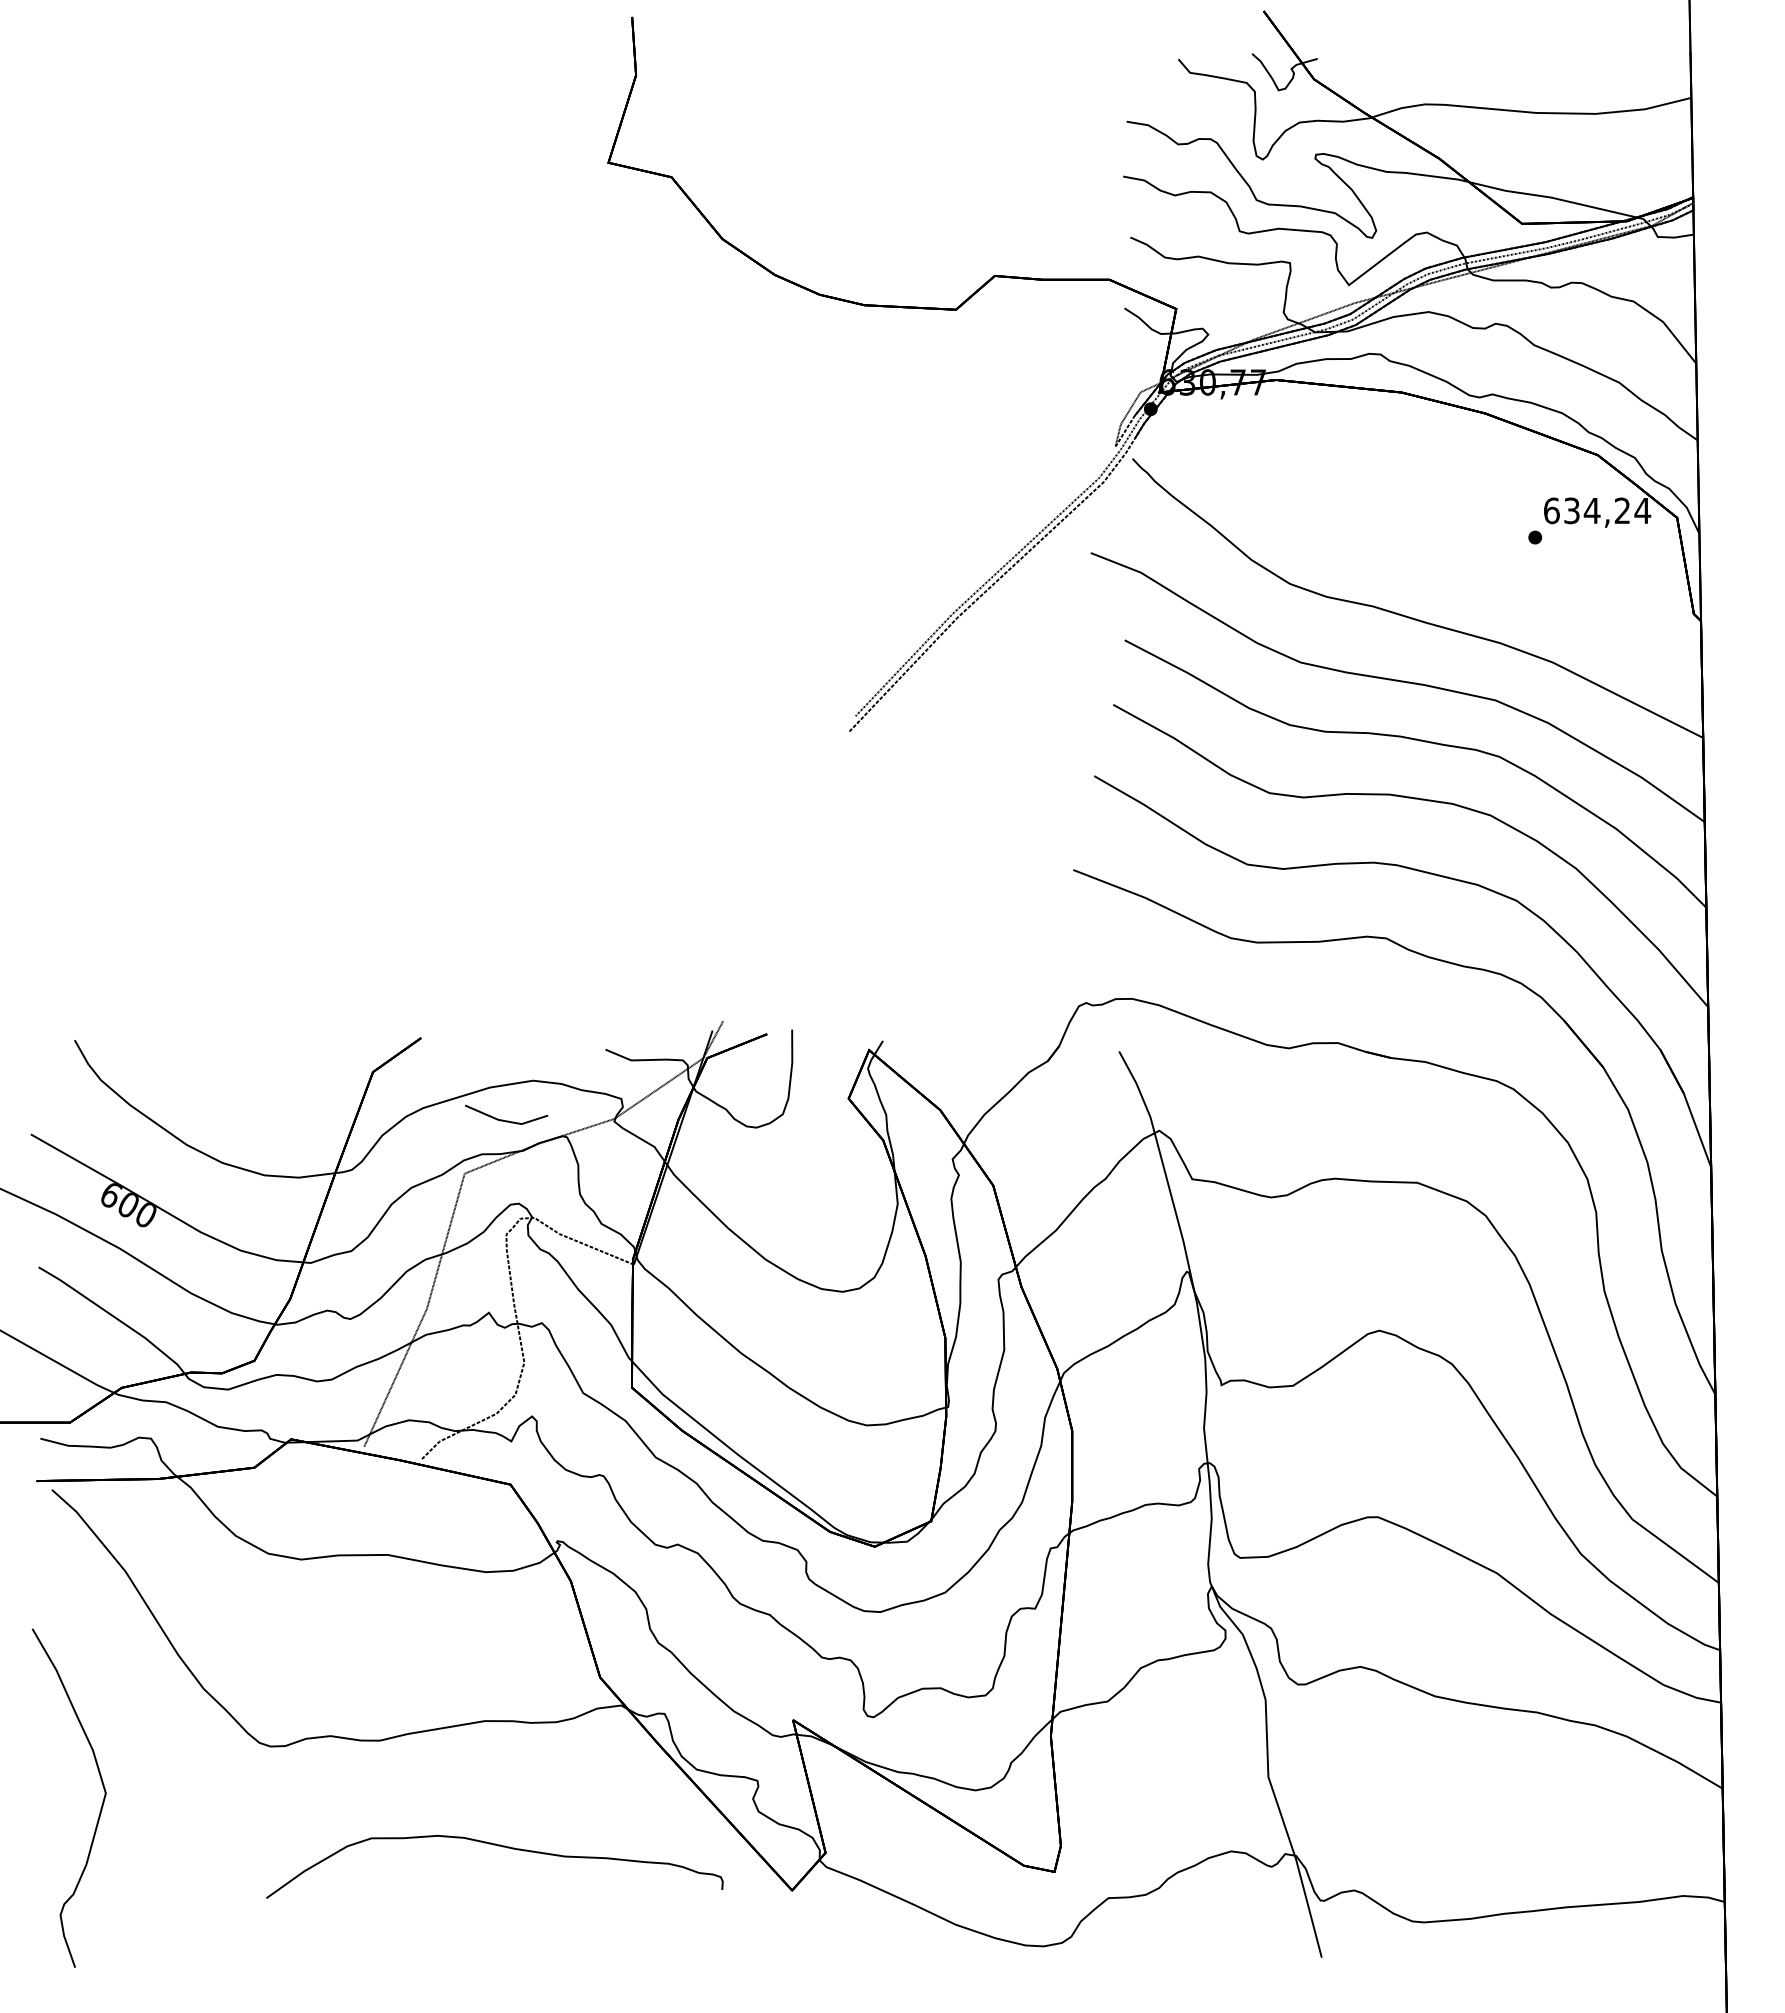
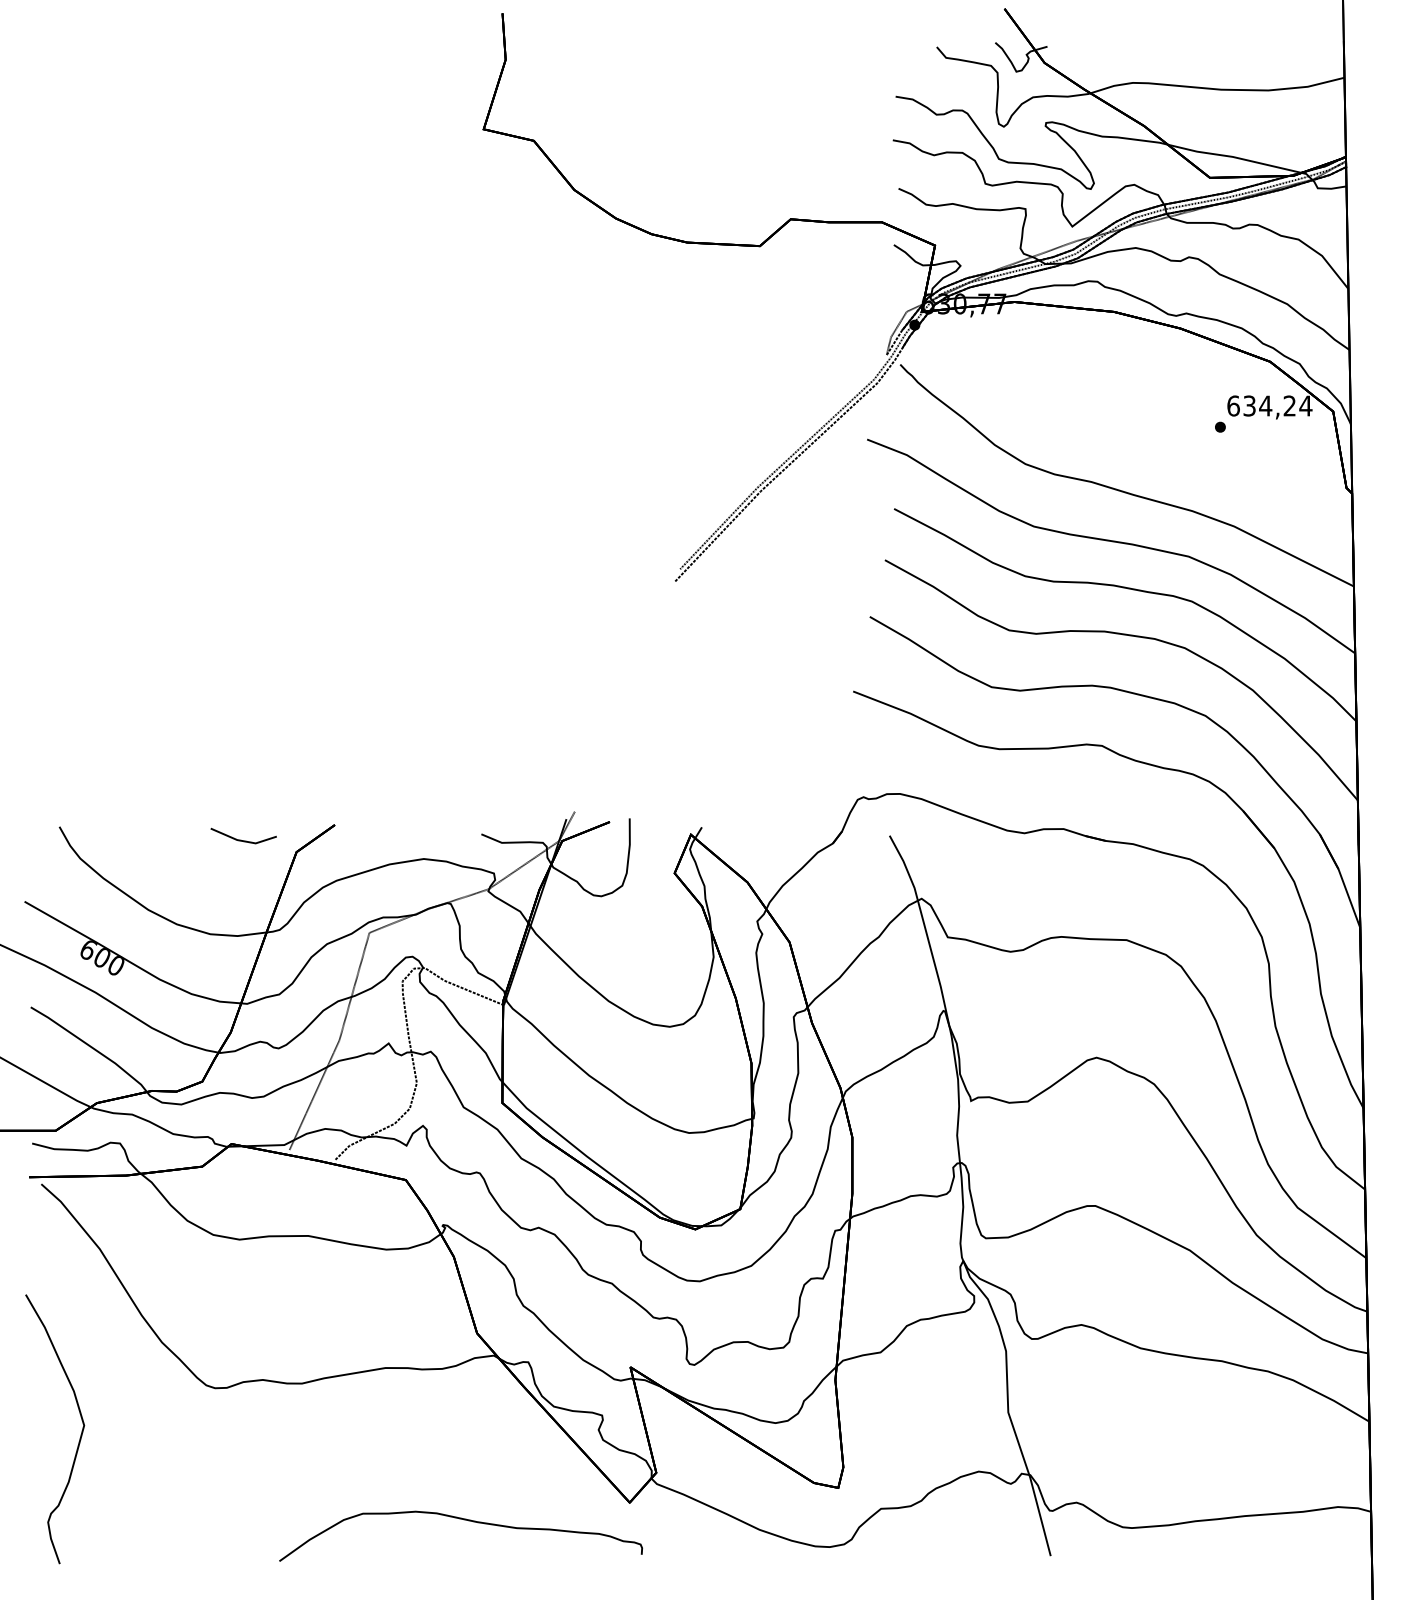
line: (503, 1119) -> (241, 839), moved
curve: (498, 1846) -> (463, 1520), moved

